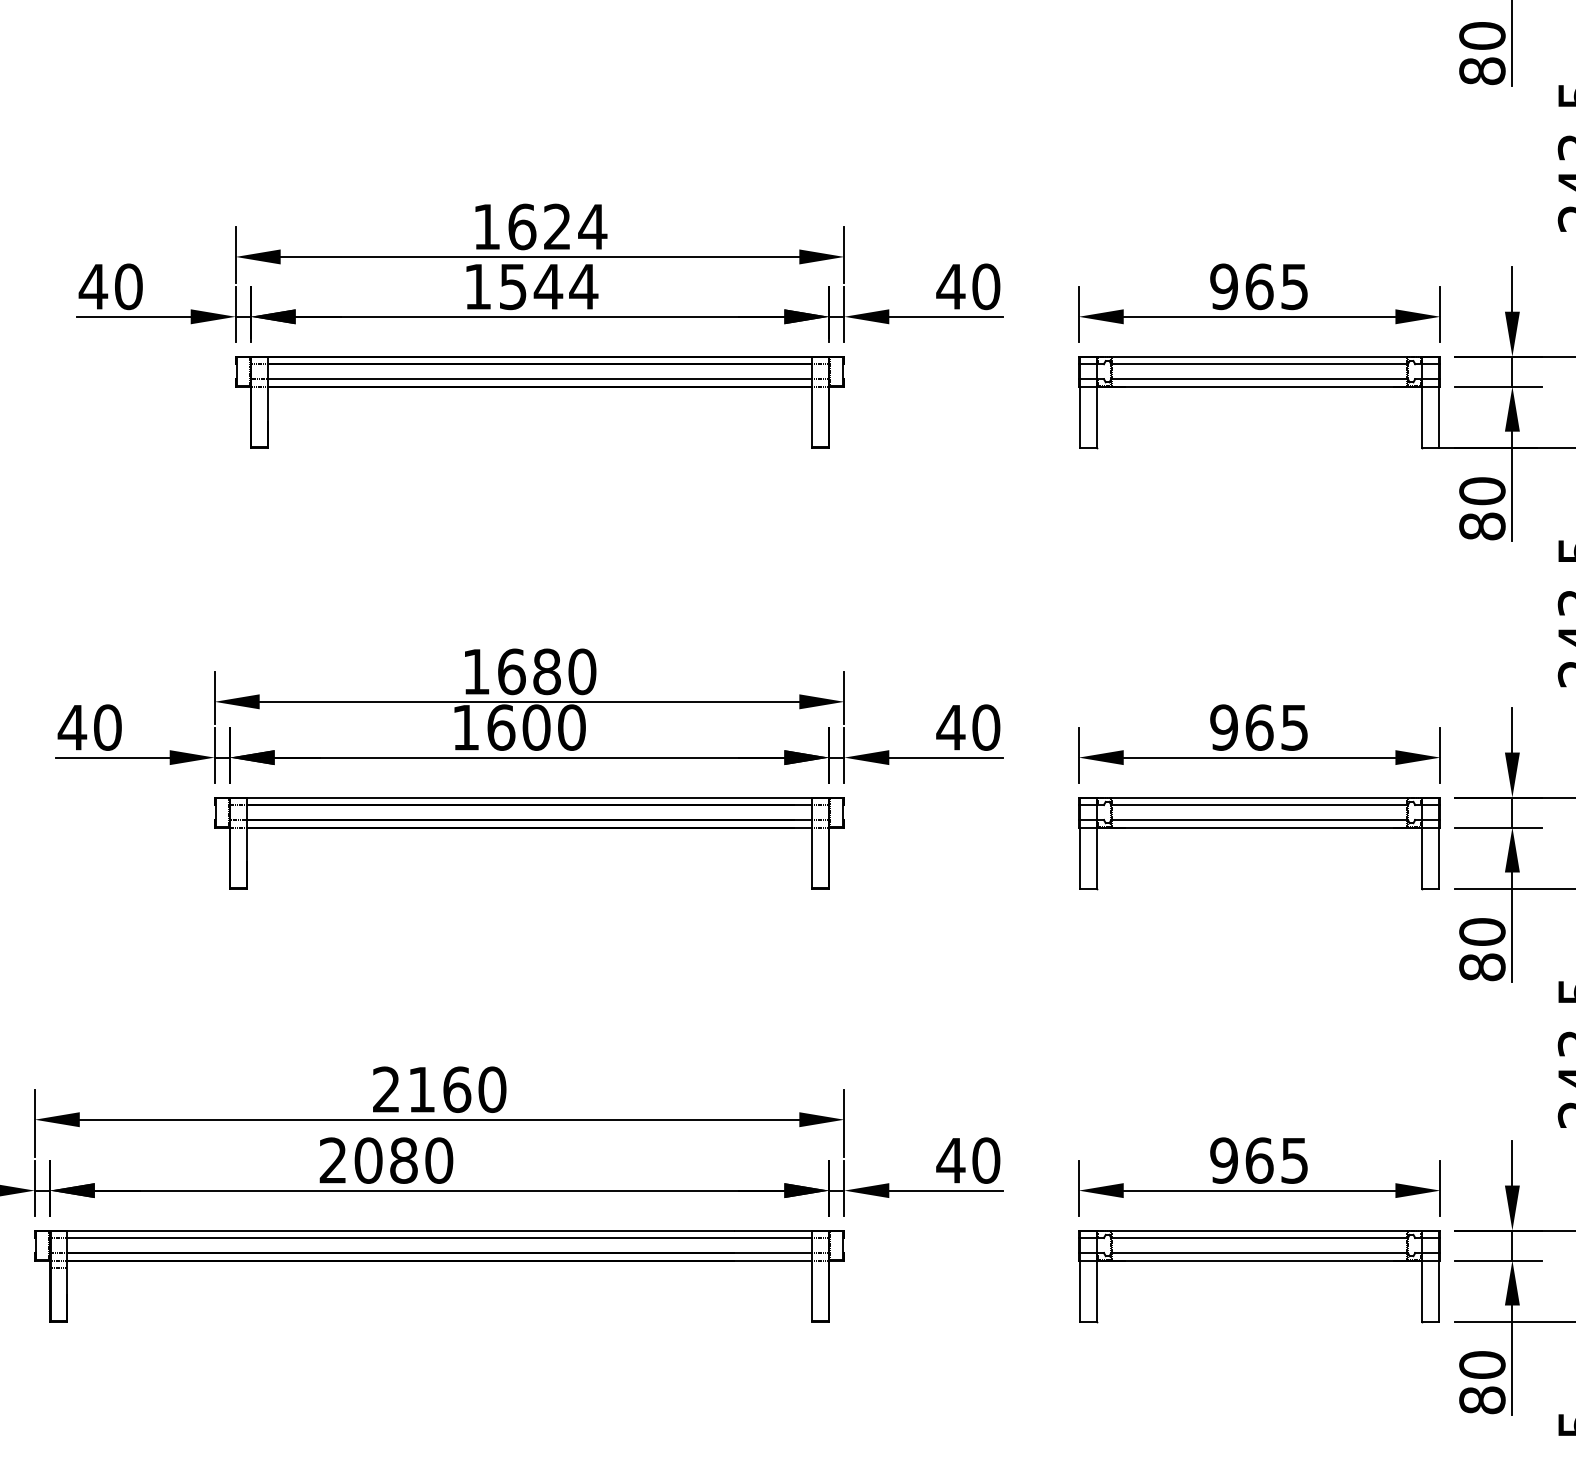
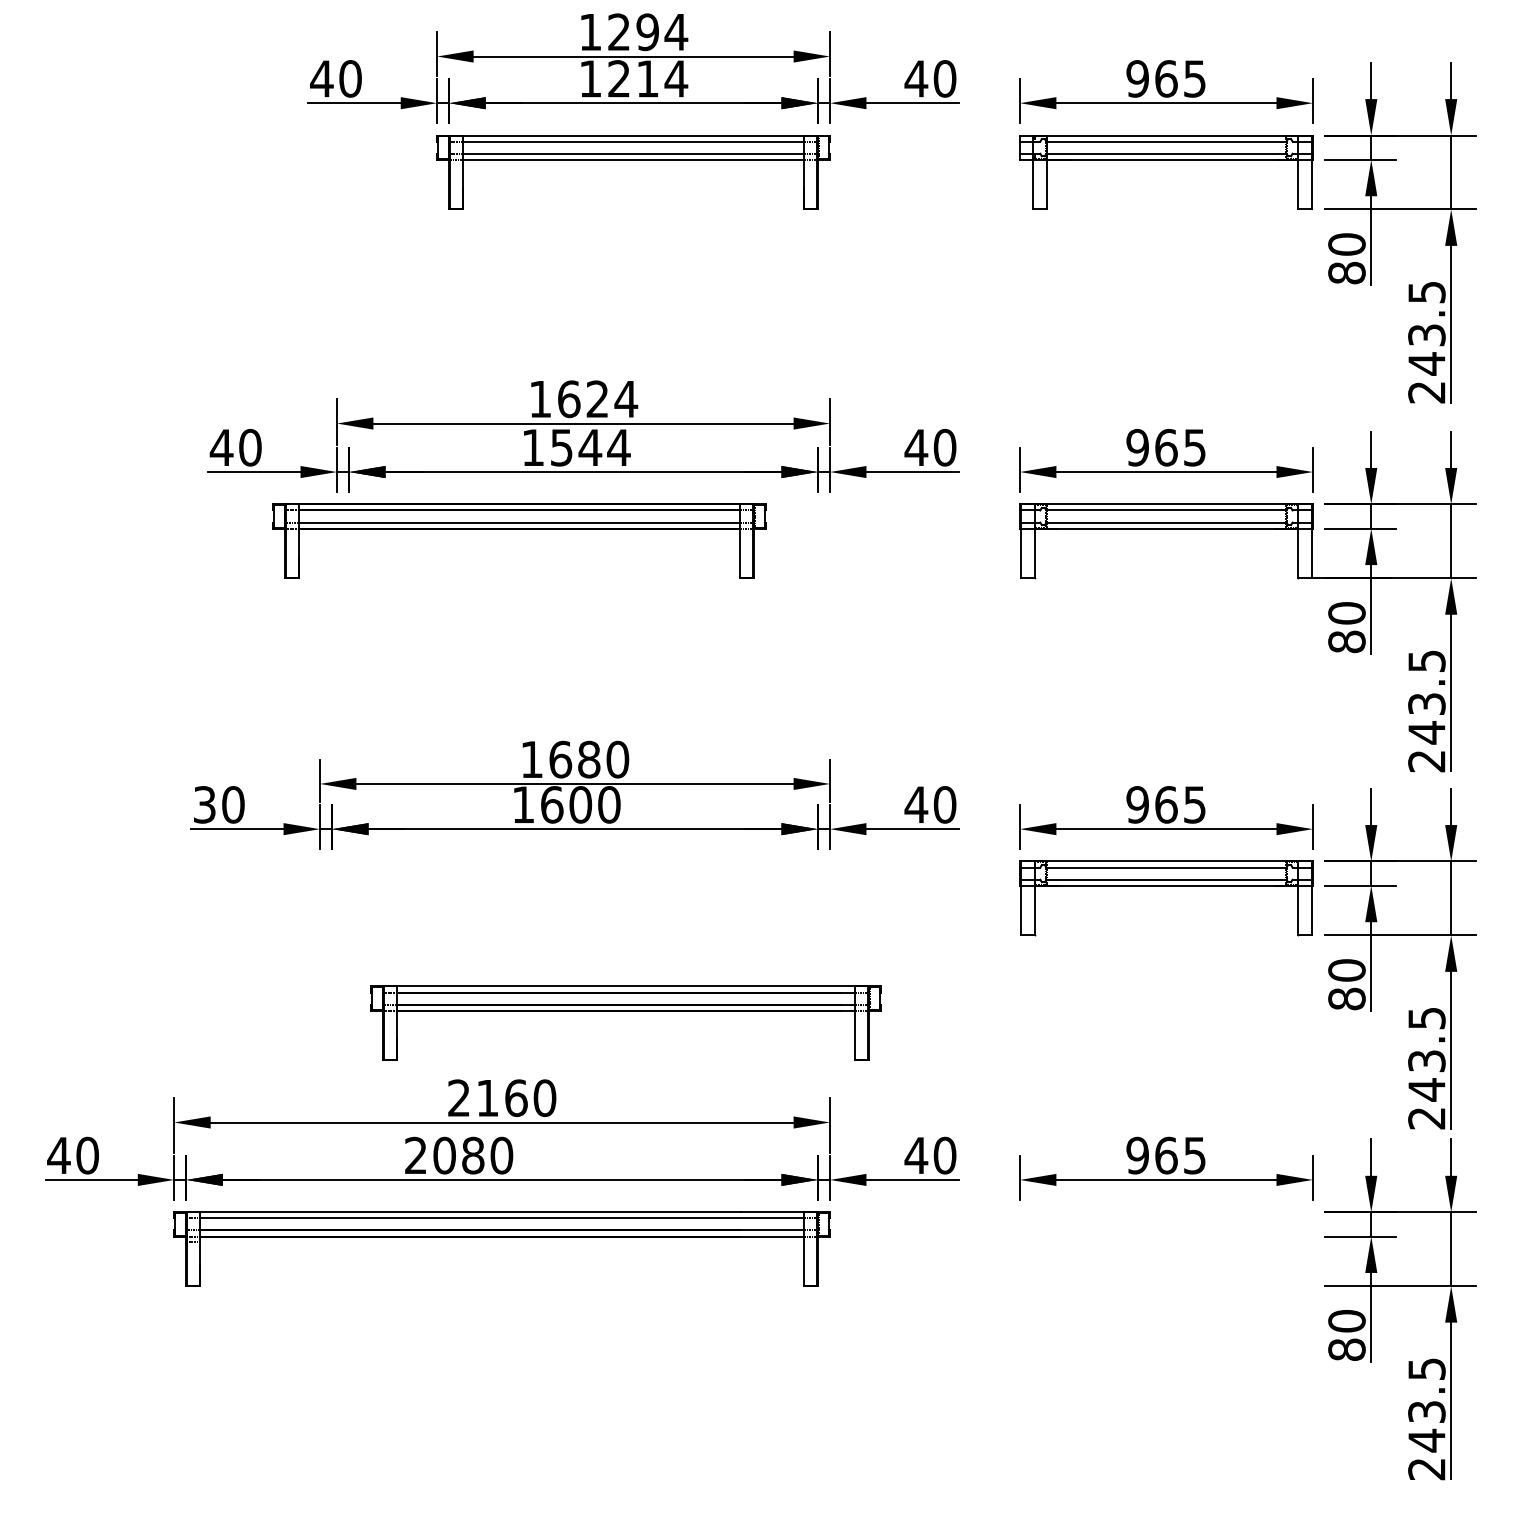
part: (539, 387) -> (519, 529), moved
text: (72, 727) -> (204, 804), 40 -> 30
part: (528, 828) -> (625, 1011), moved
part: (1259, 1261) -> (1166, 1237), removed

